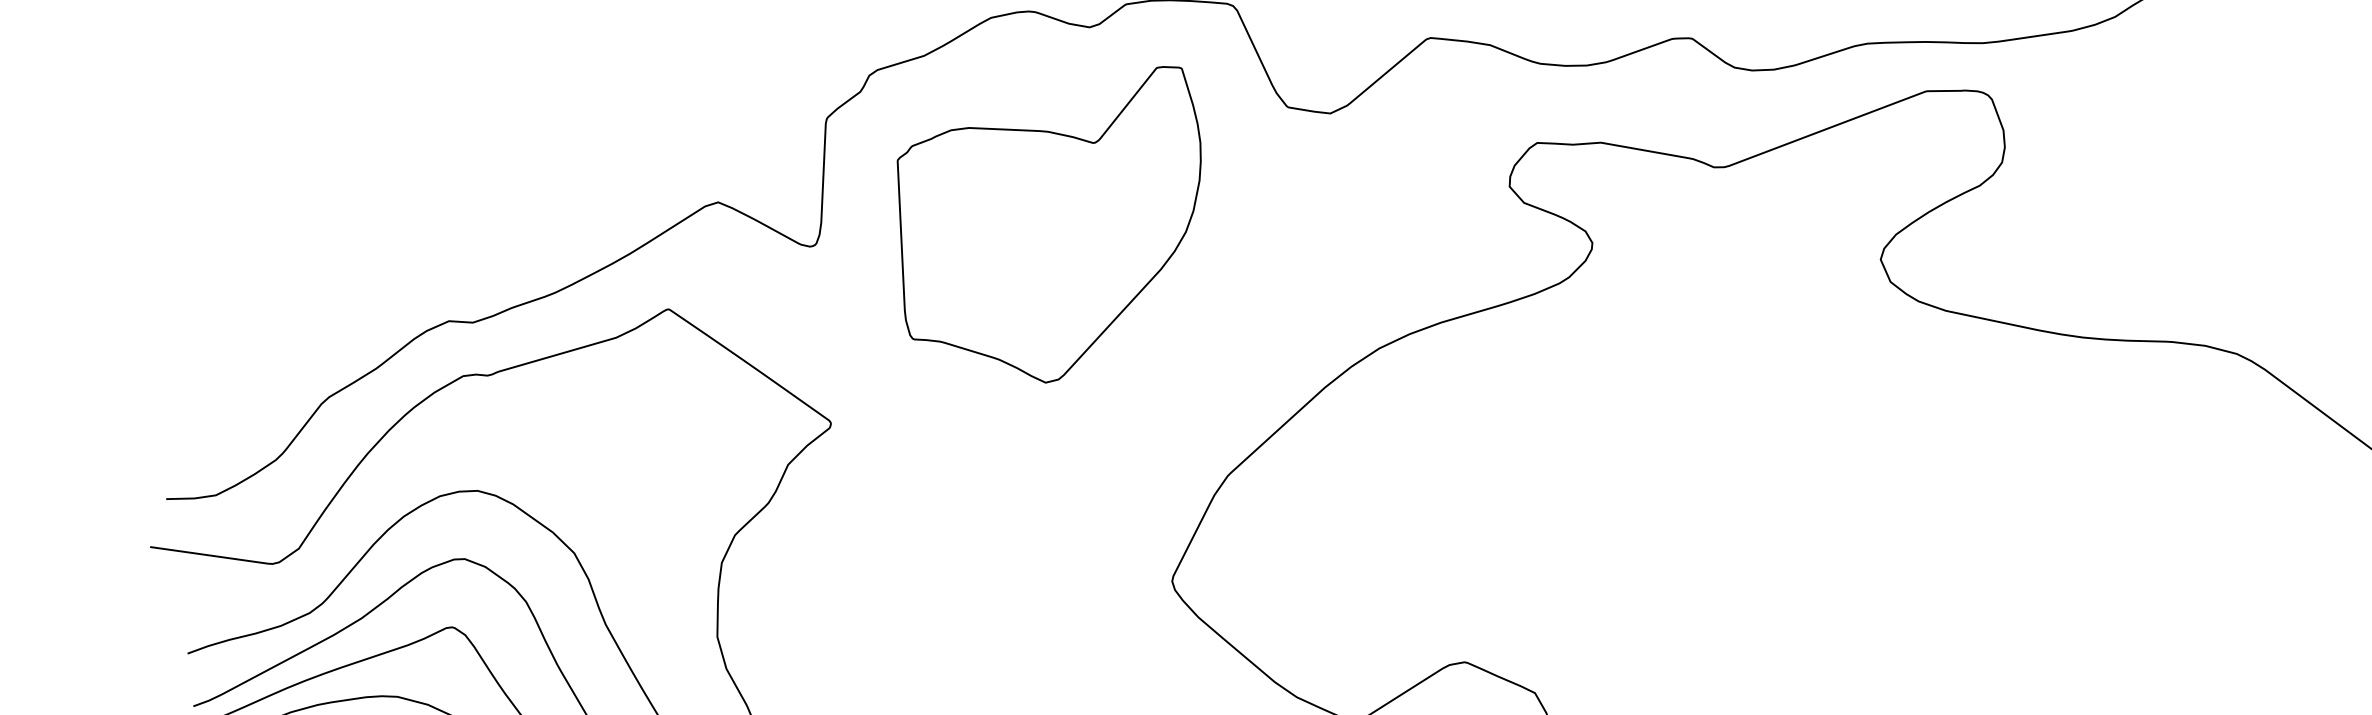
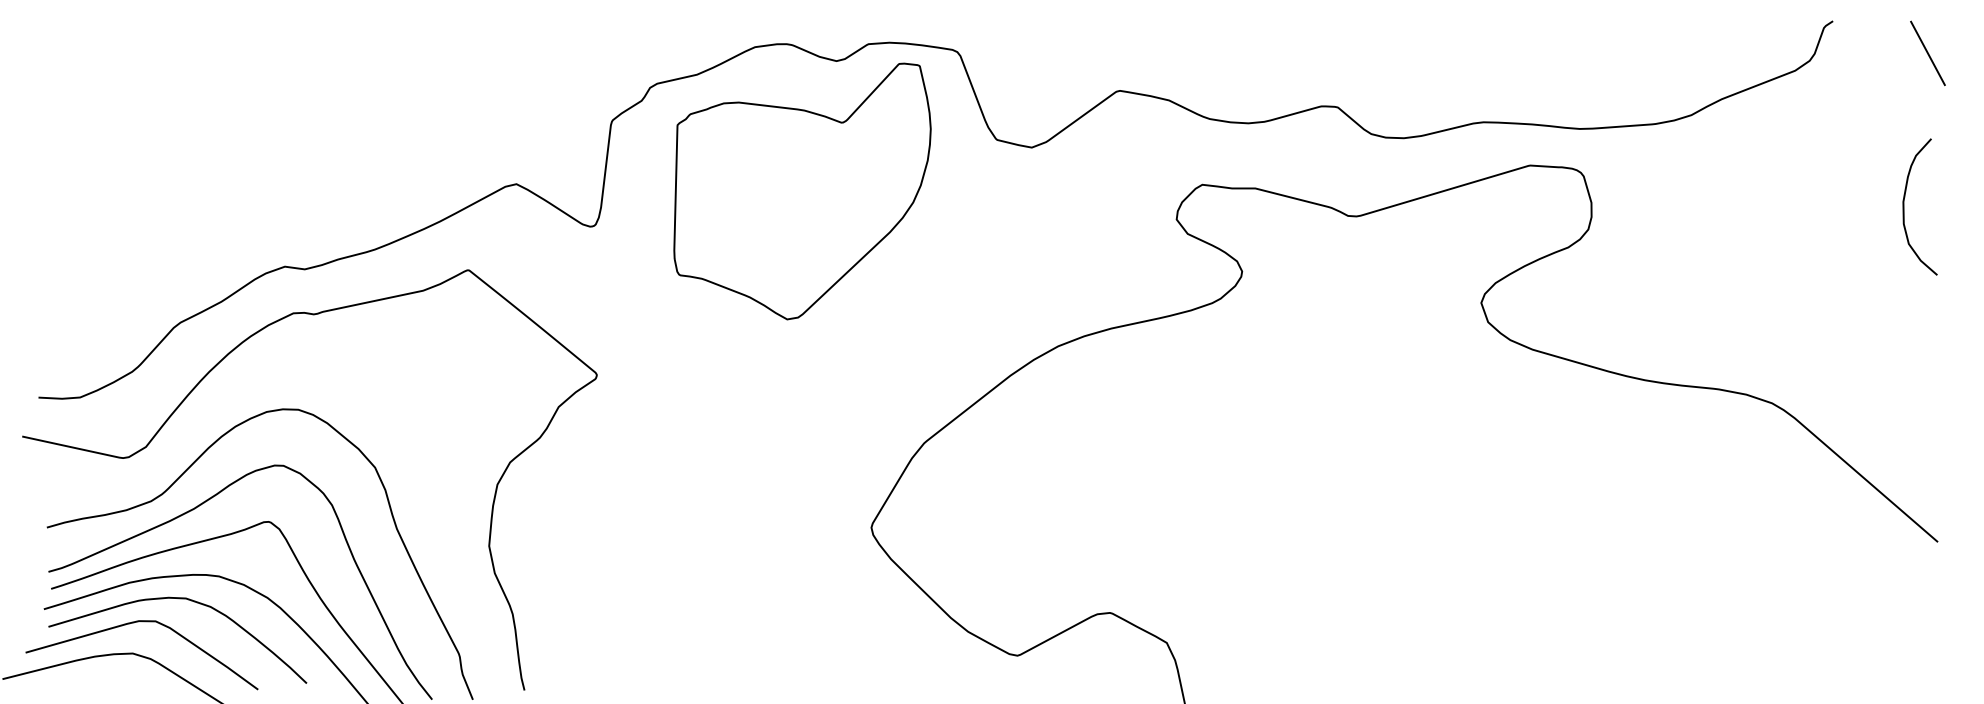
part: (1052, 228) -> (802, 191), moved

